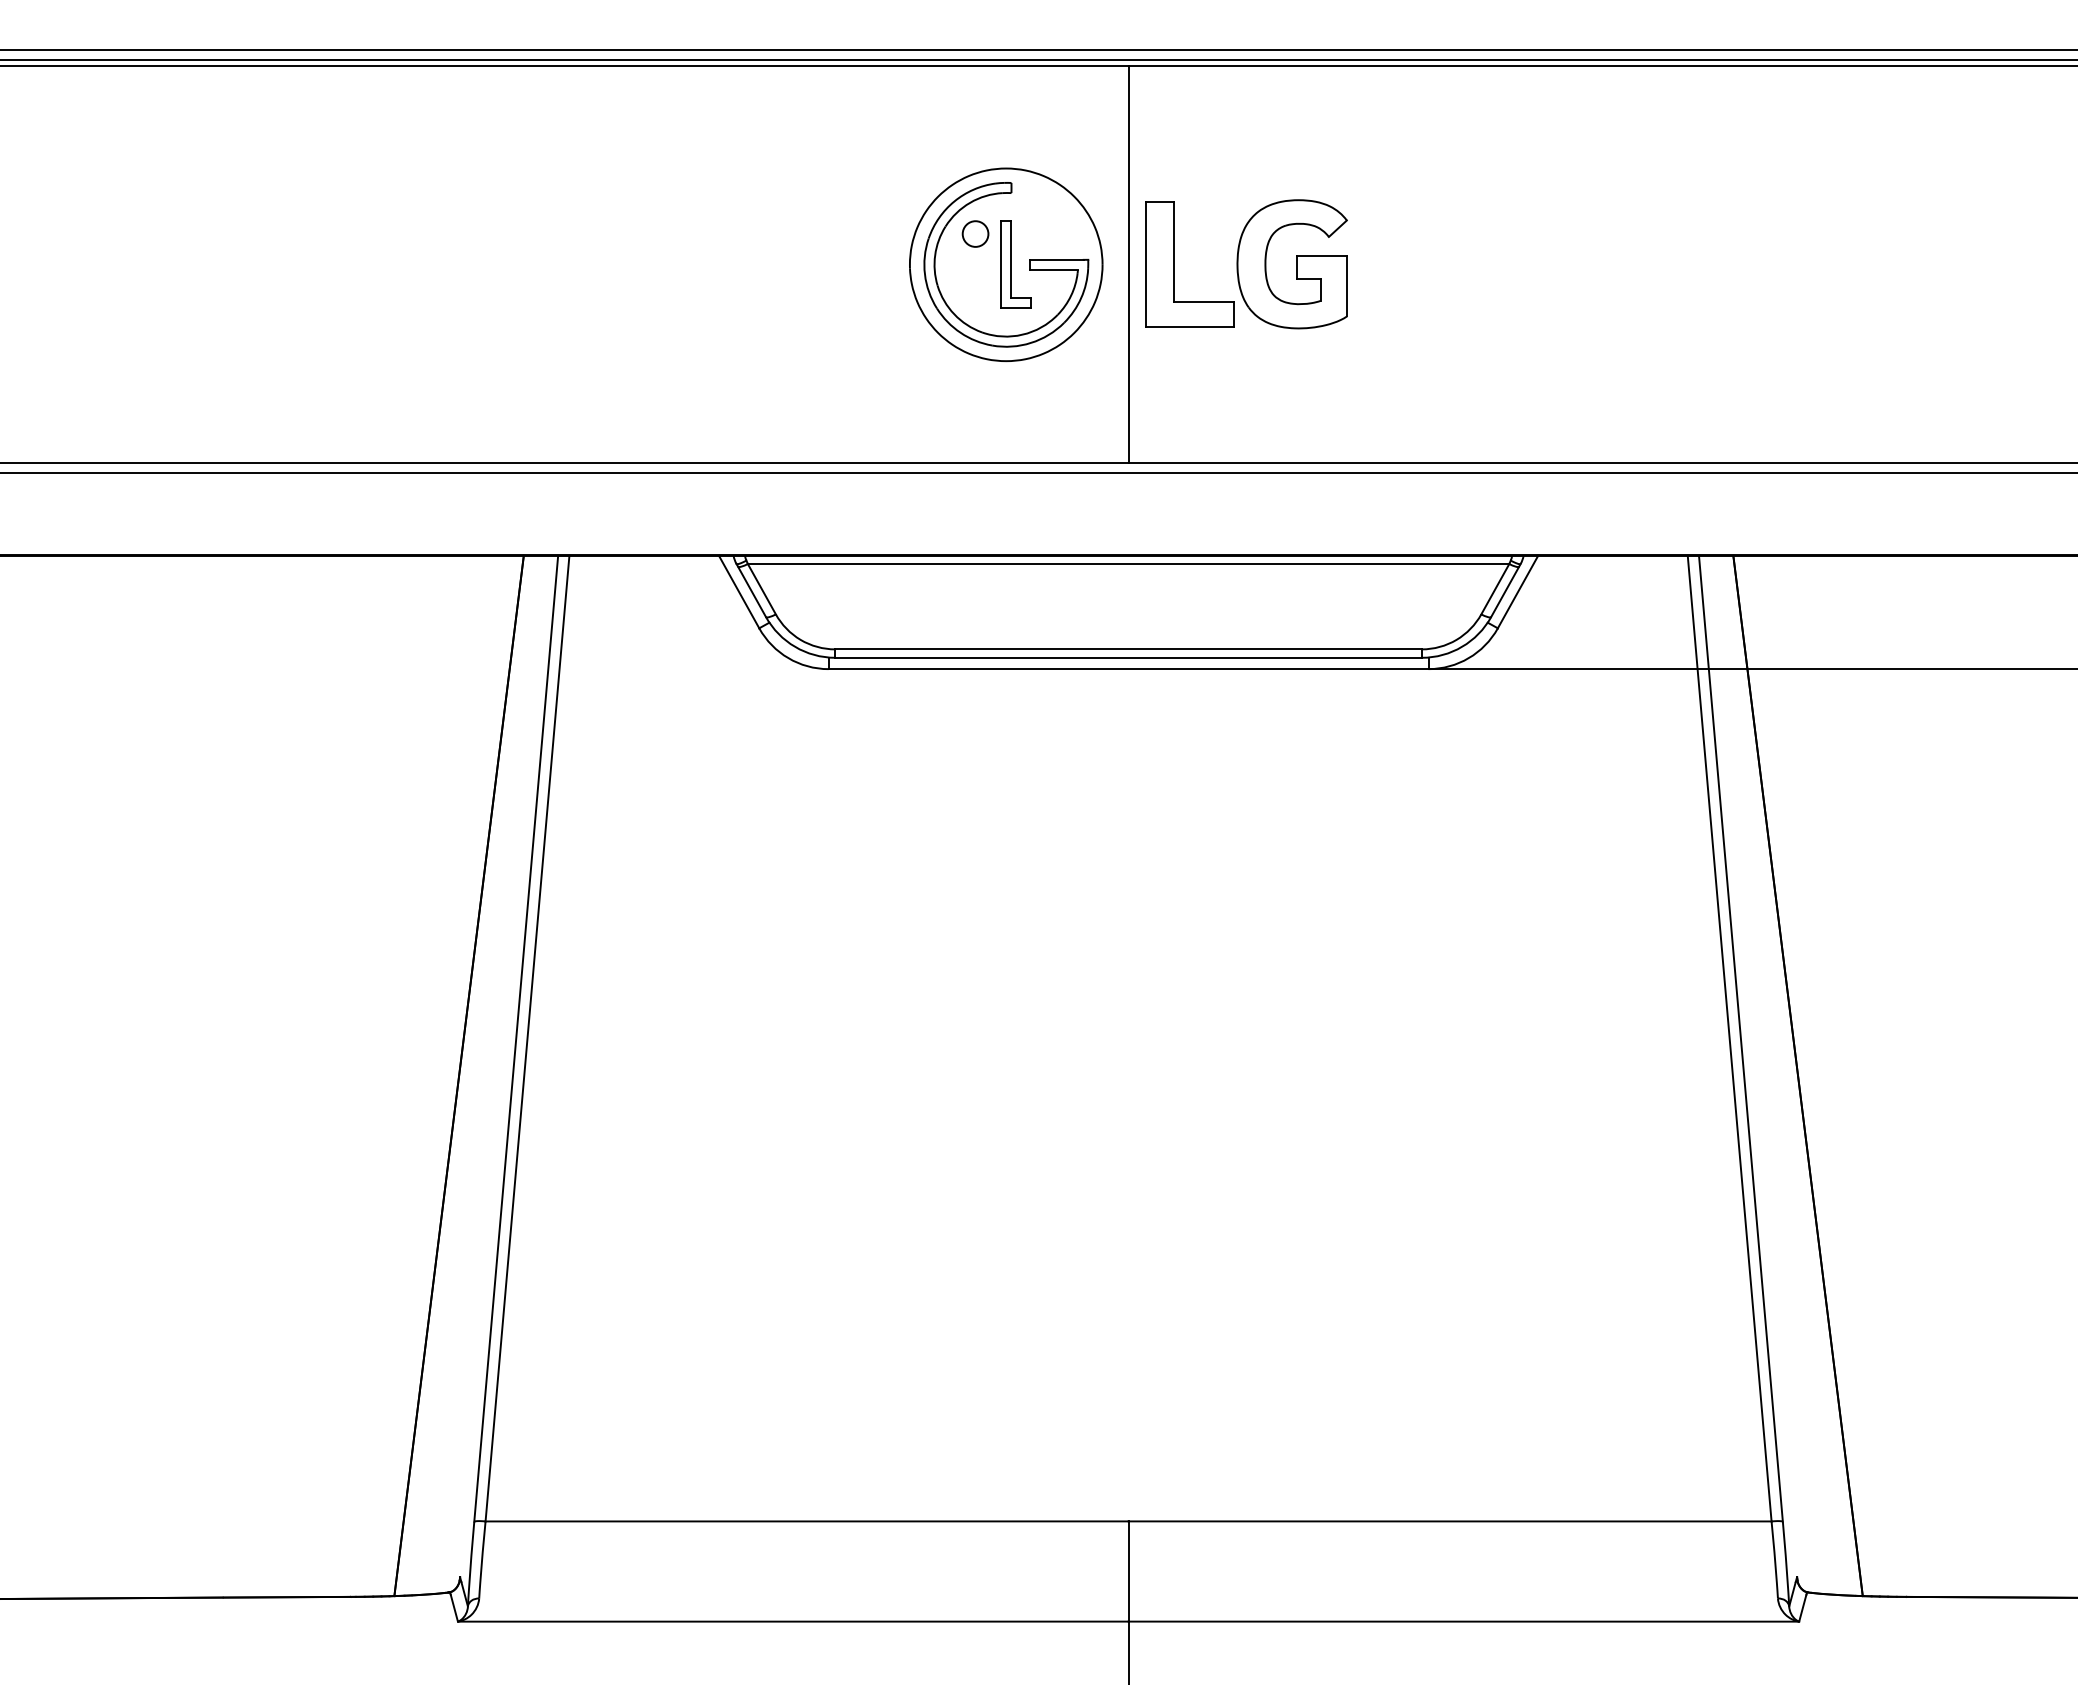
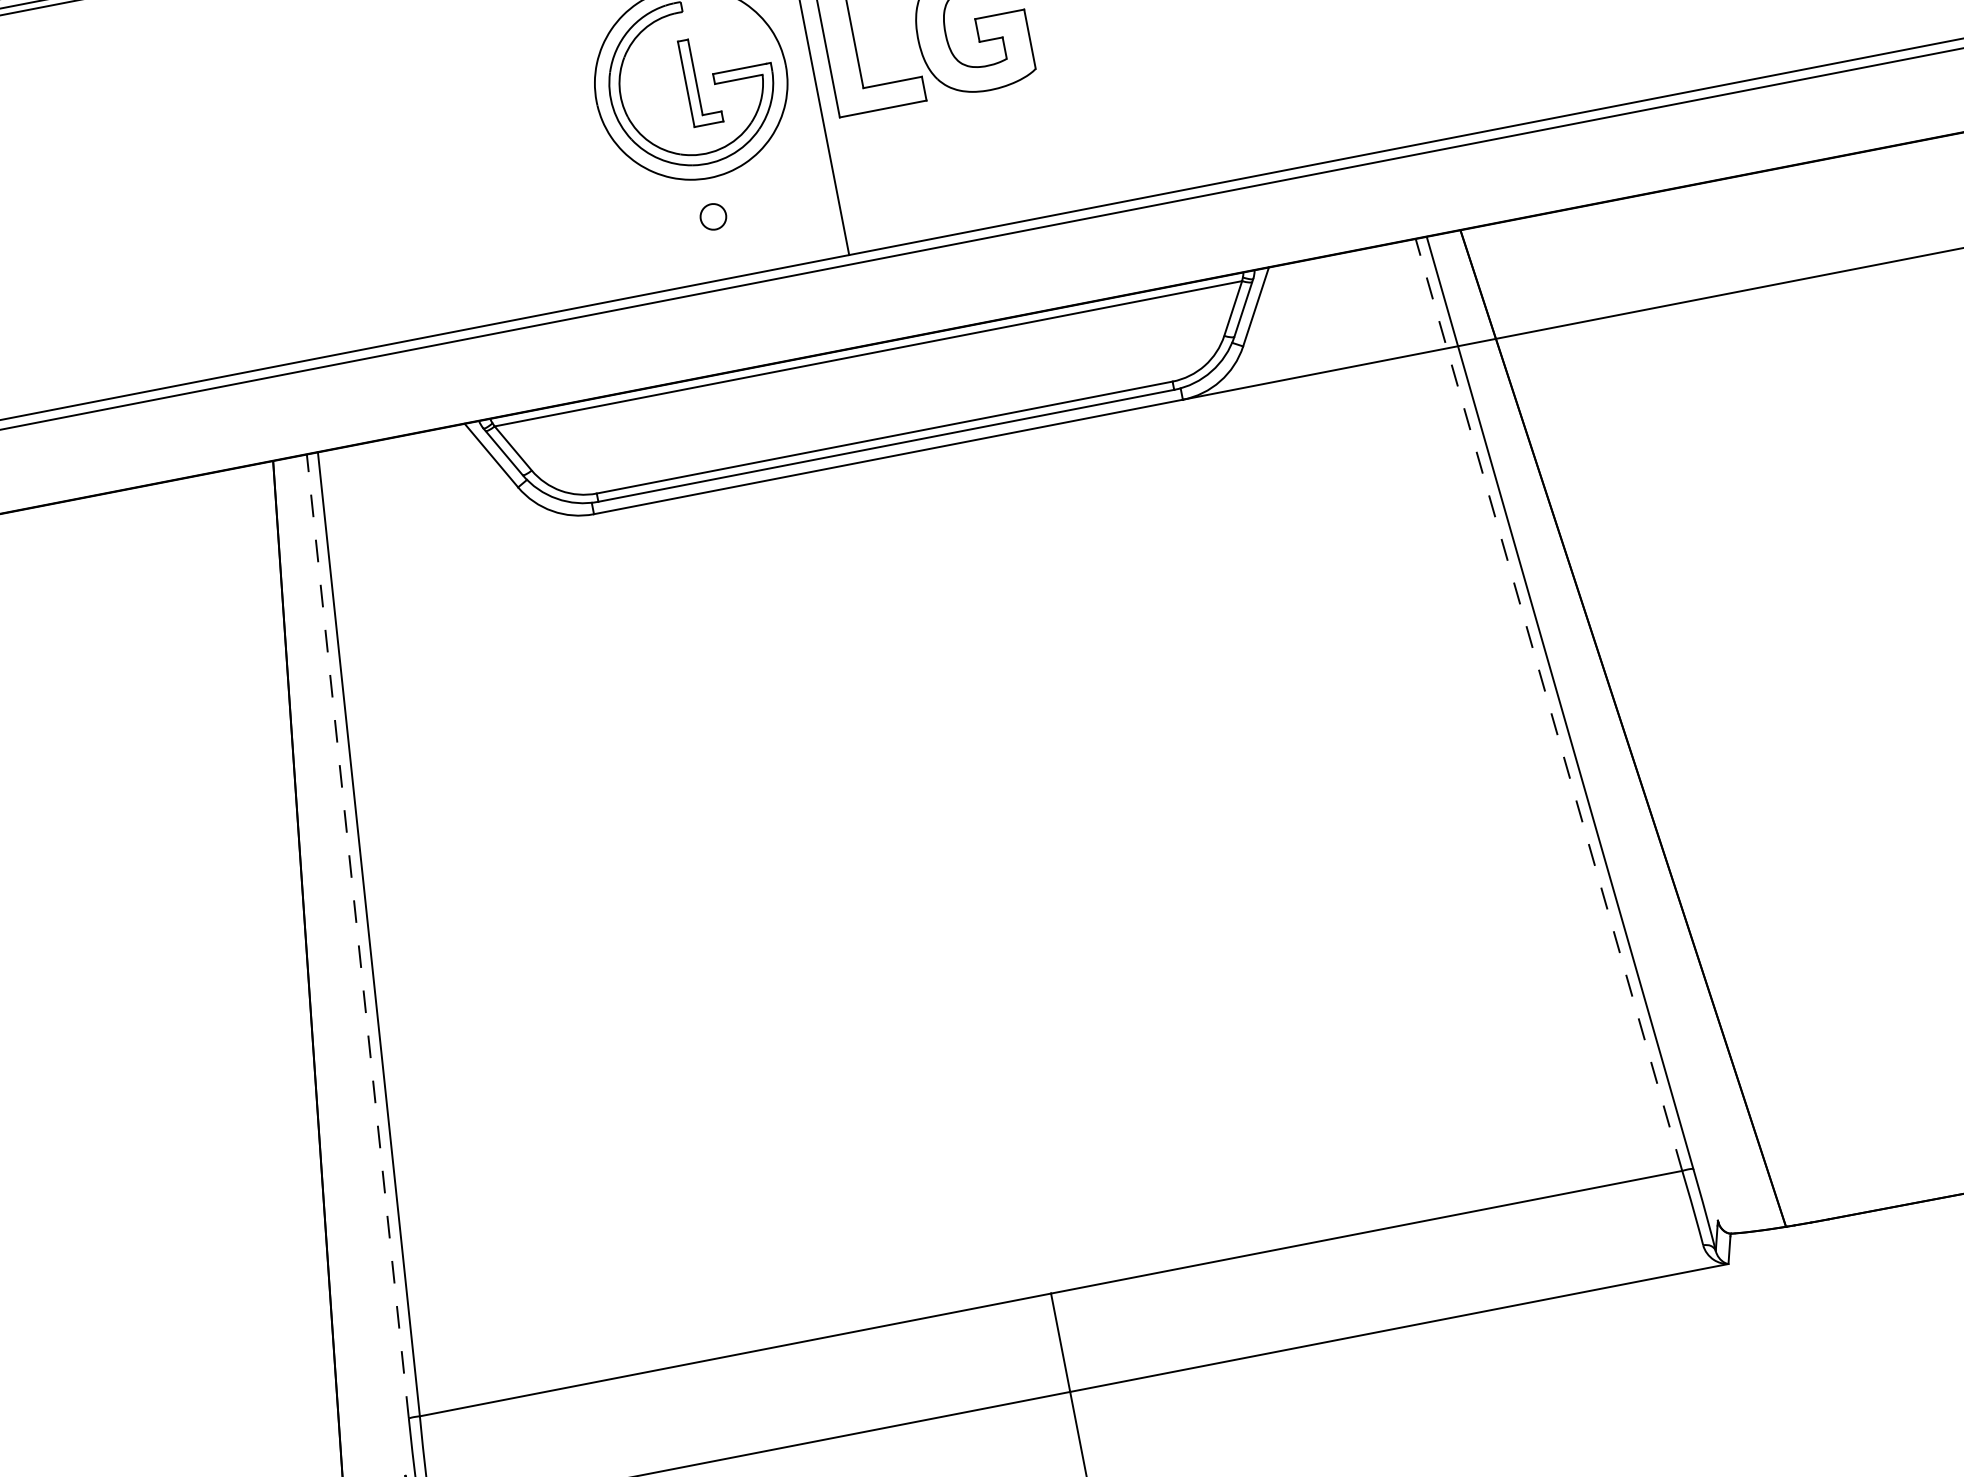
circle: (975, 233) -> (713, 216), moved
line: (516, 1038) -> (358, 936), solid -> dashed
line: (1729, 1038) -> (1548, 704), solid -> dashed

